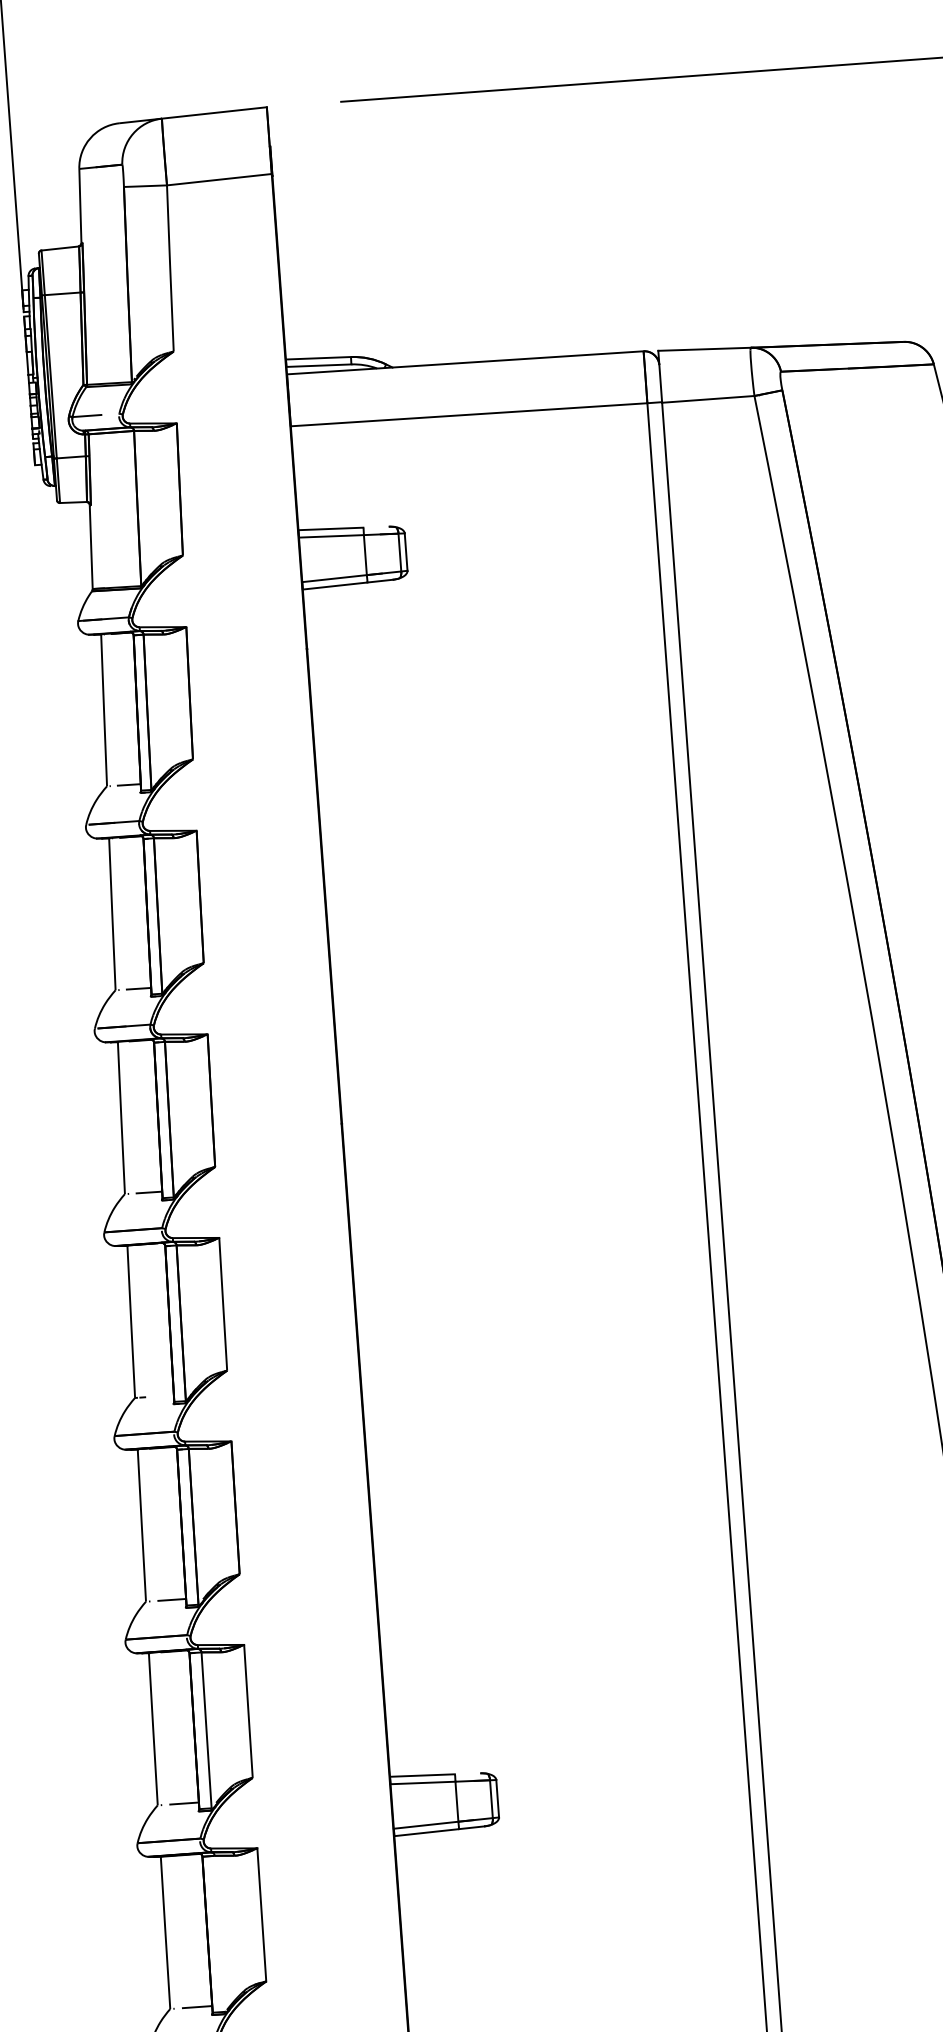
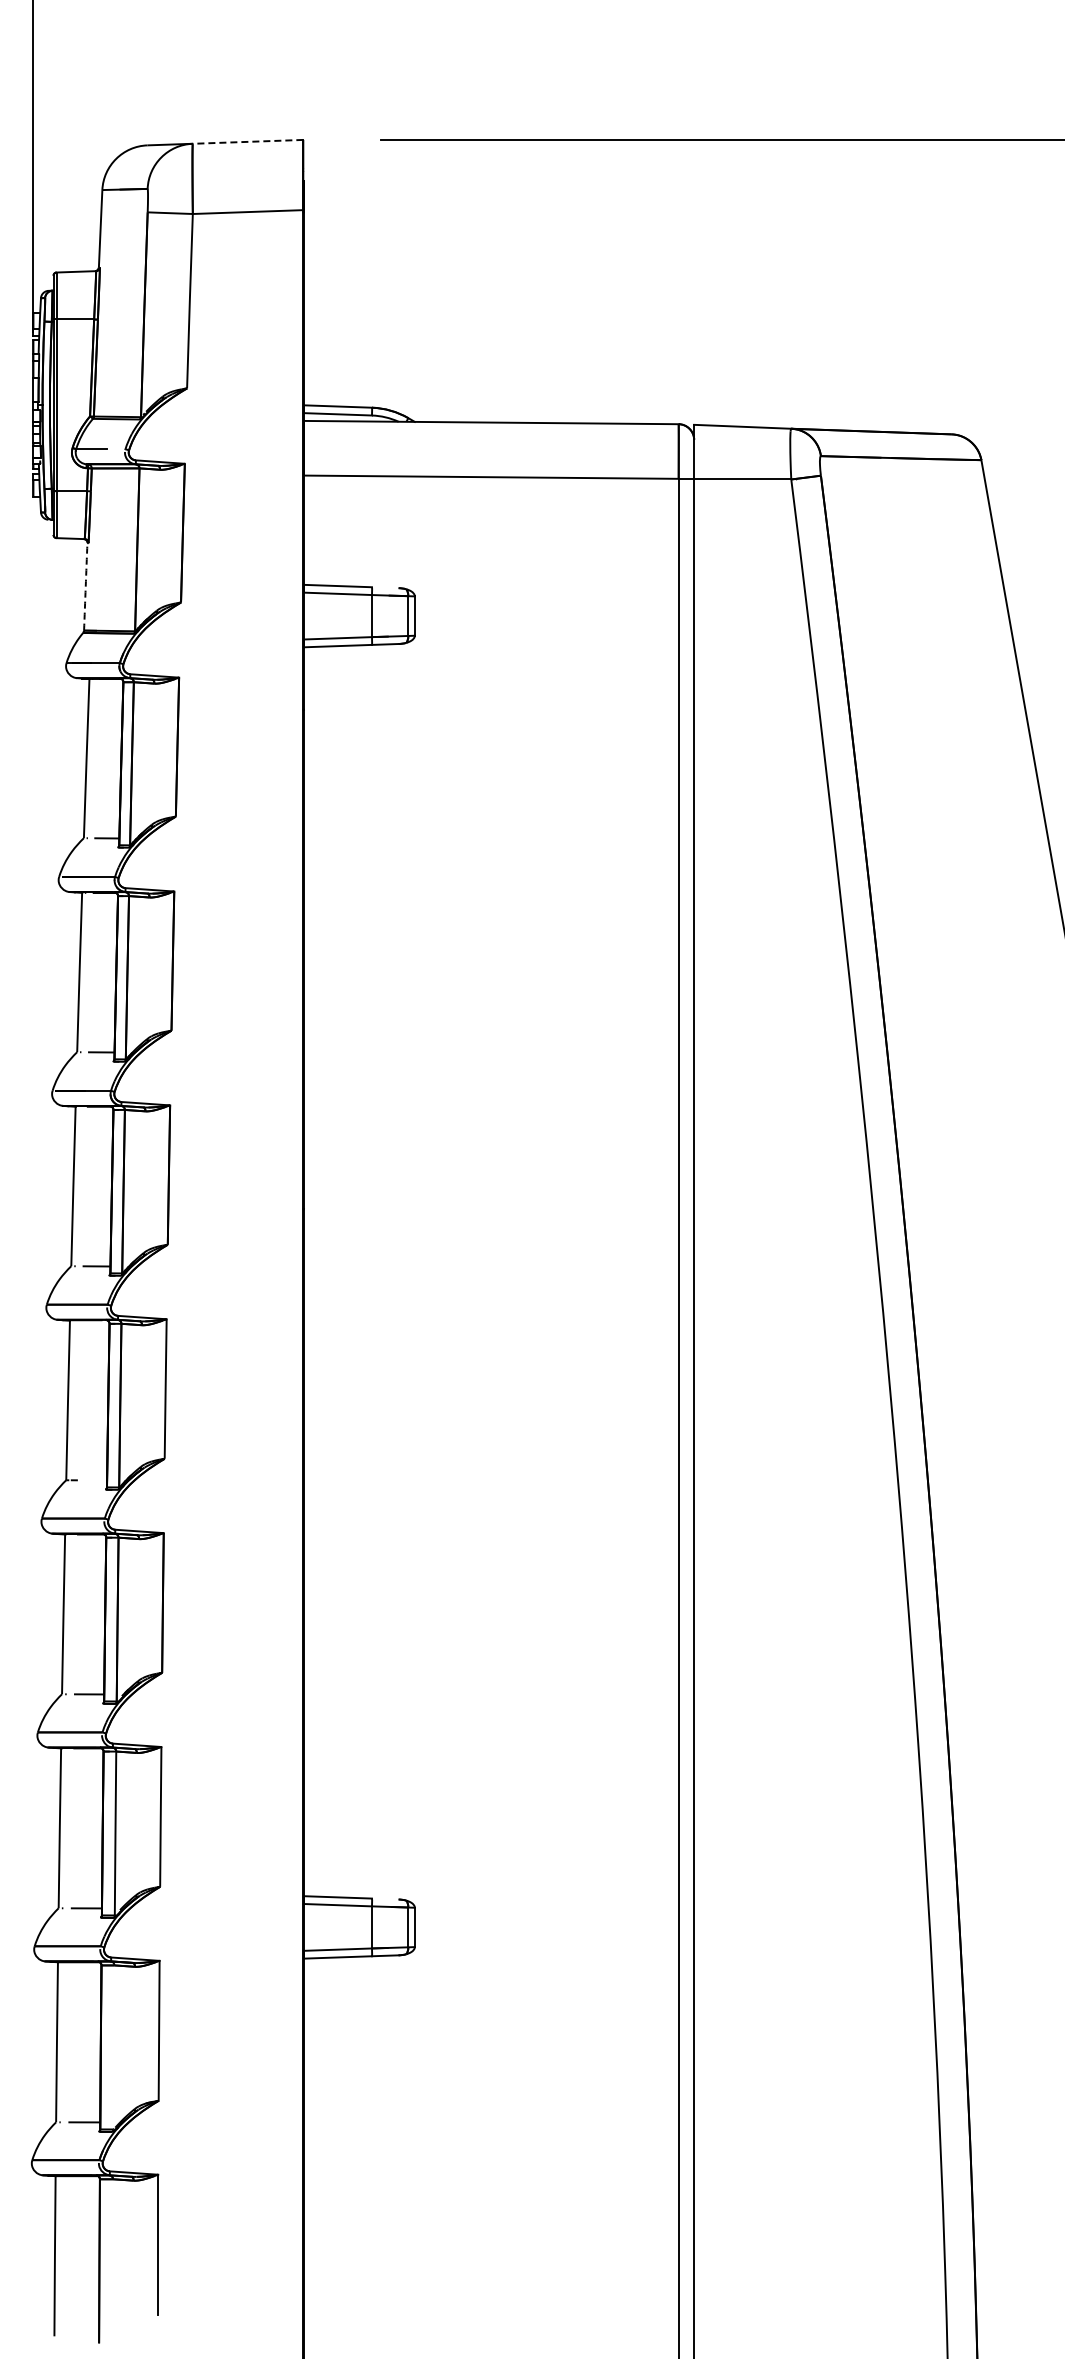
line: (213, 112) -> (247, 141), solid -> dashed
arc: (90, 546) -> (85, 586), solid -> dashed

